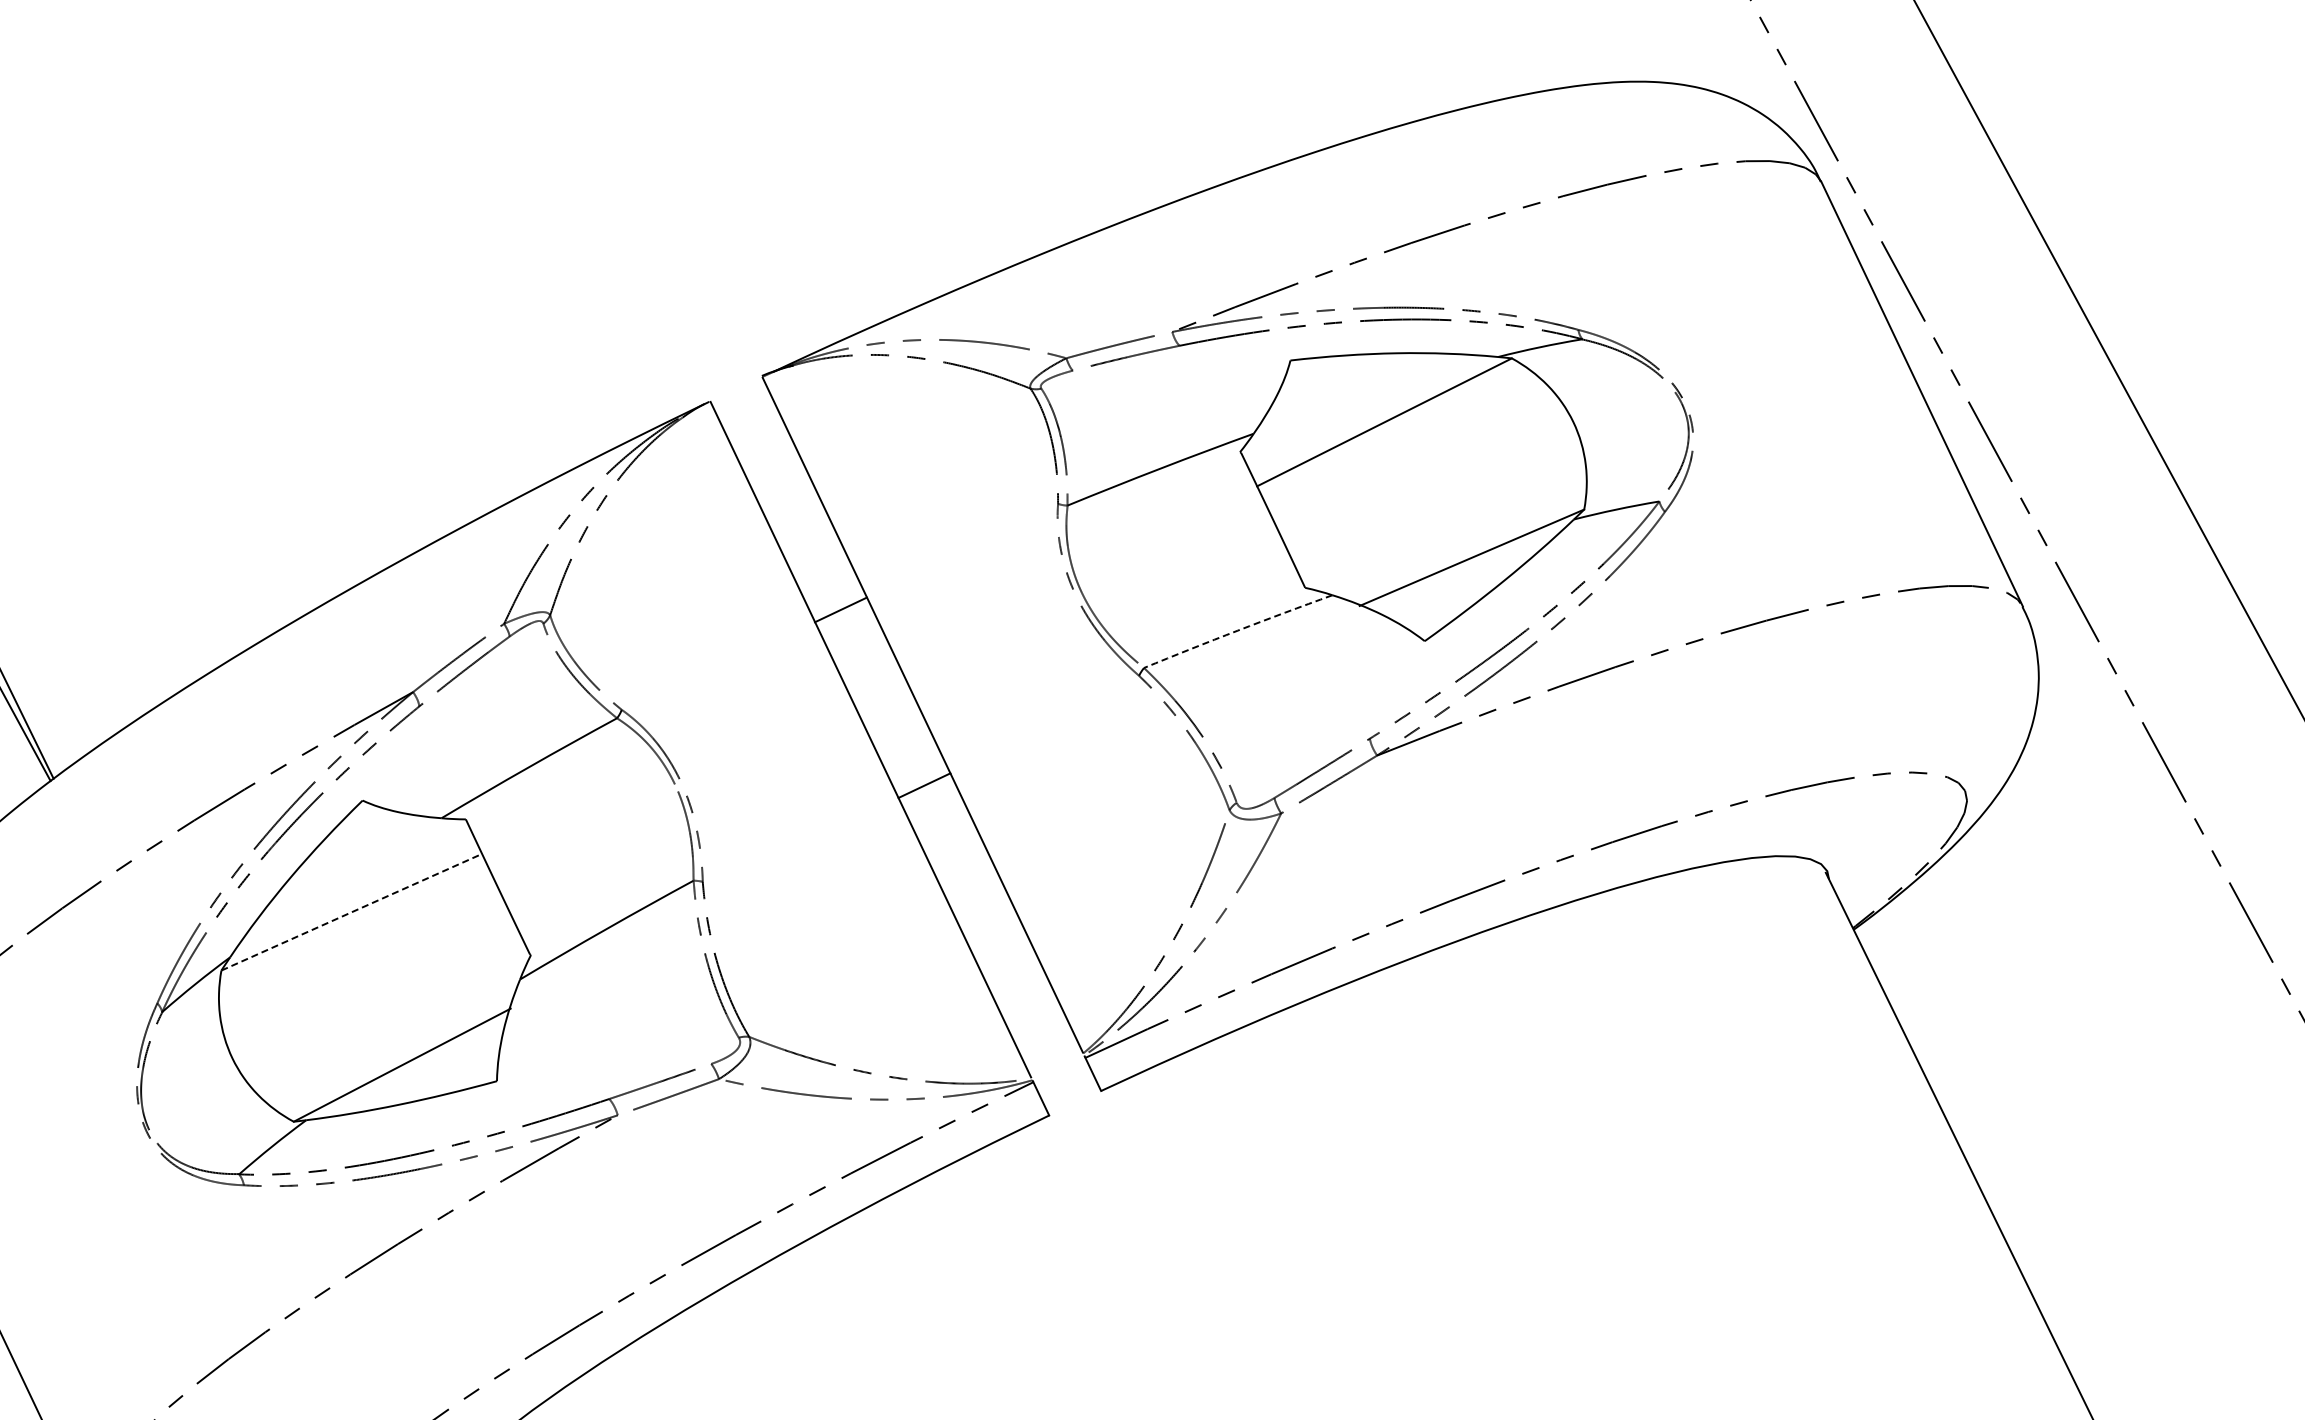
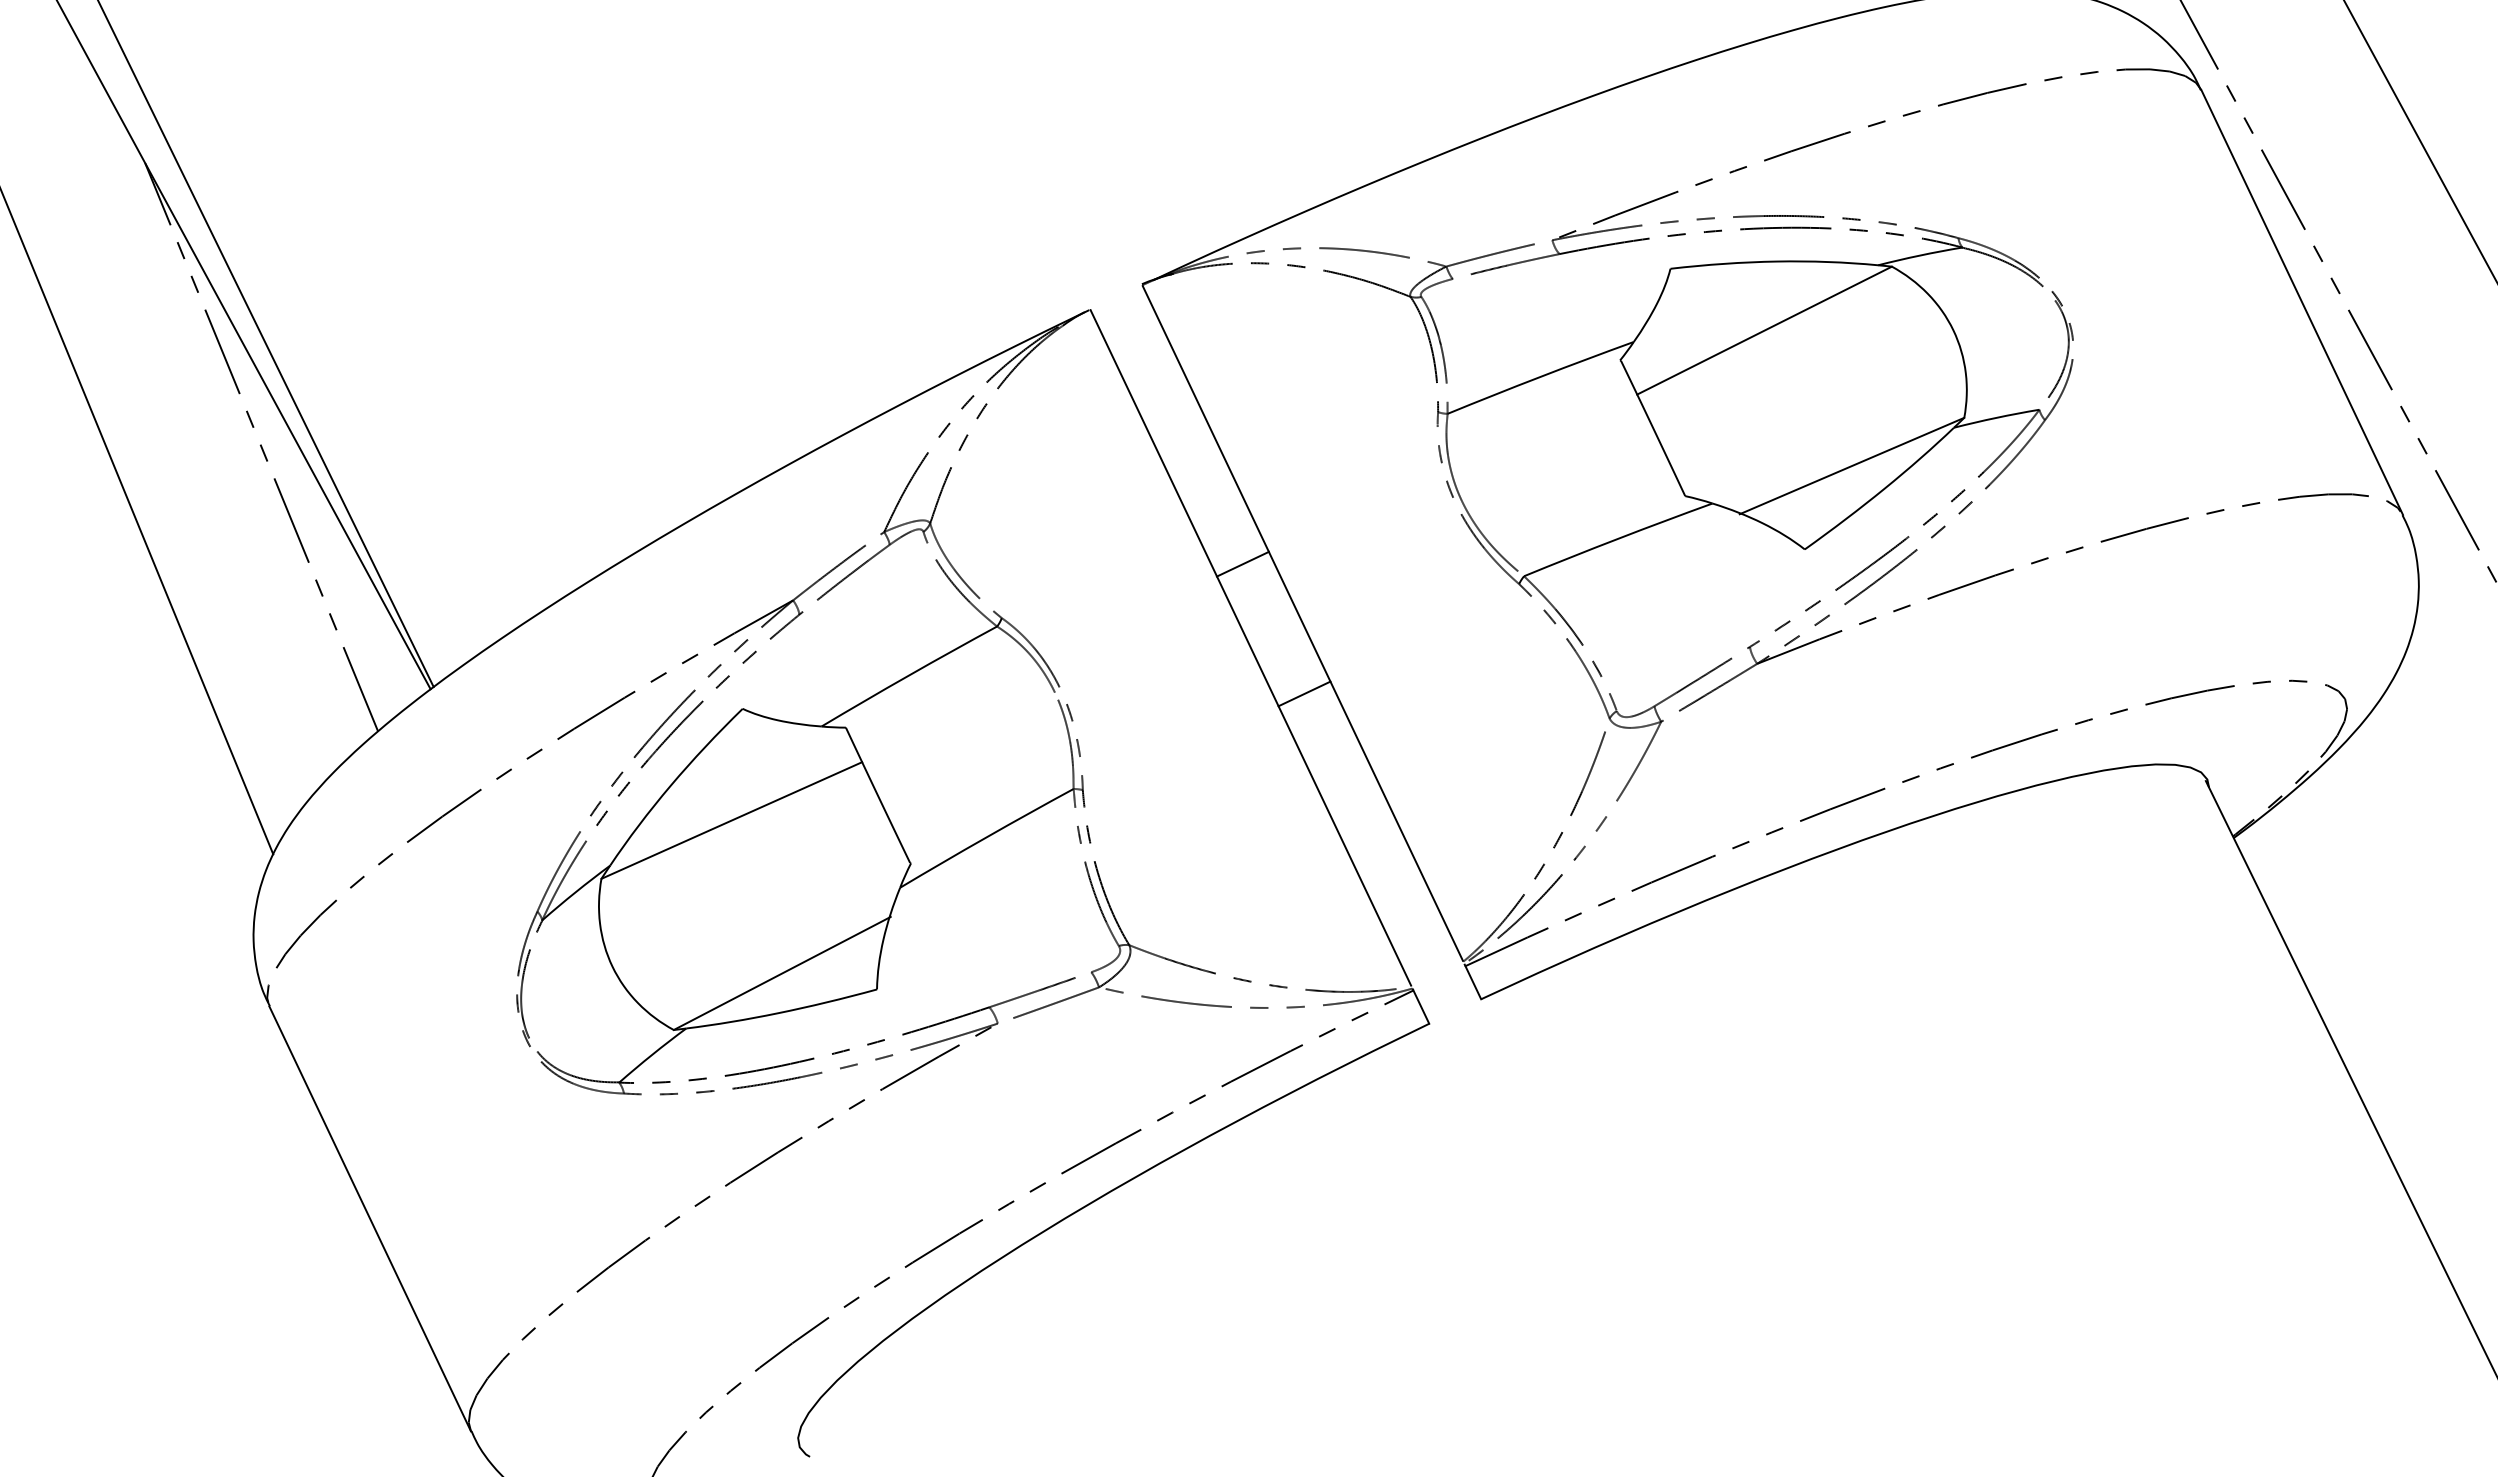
line: (840, 609) -> (1242, 563), moved
arc: (1237, 630) -> (1617, 538), dashed -> solid
line: (351, 912) -> (731, 820), dashed -> solid

